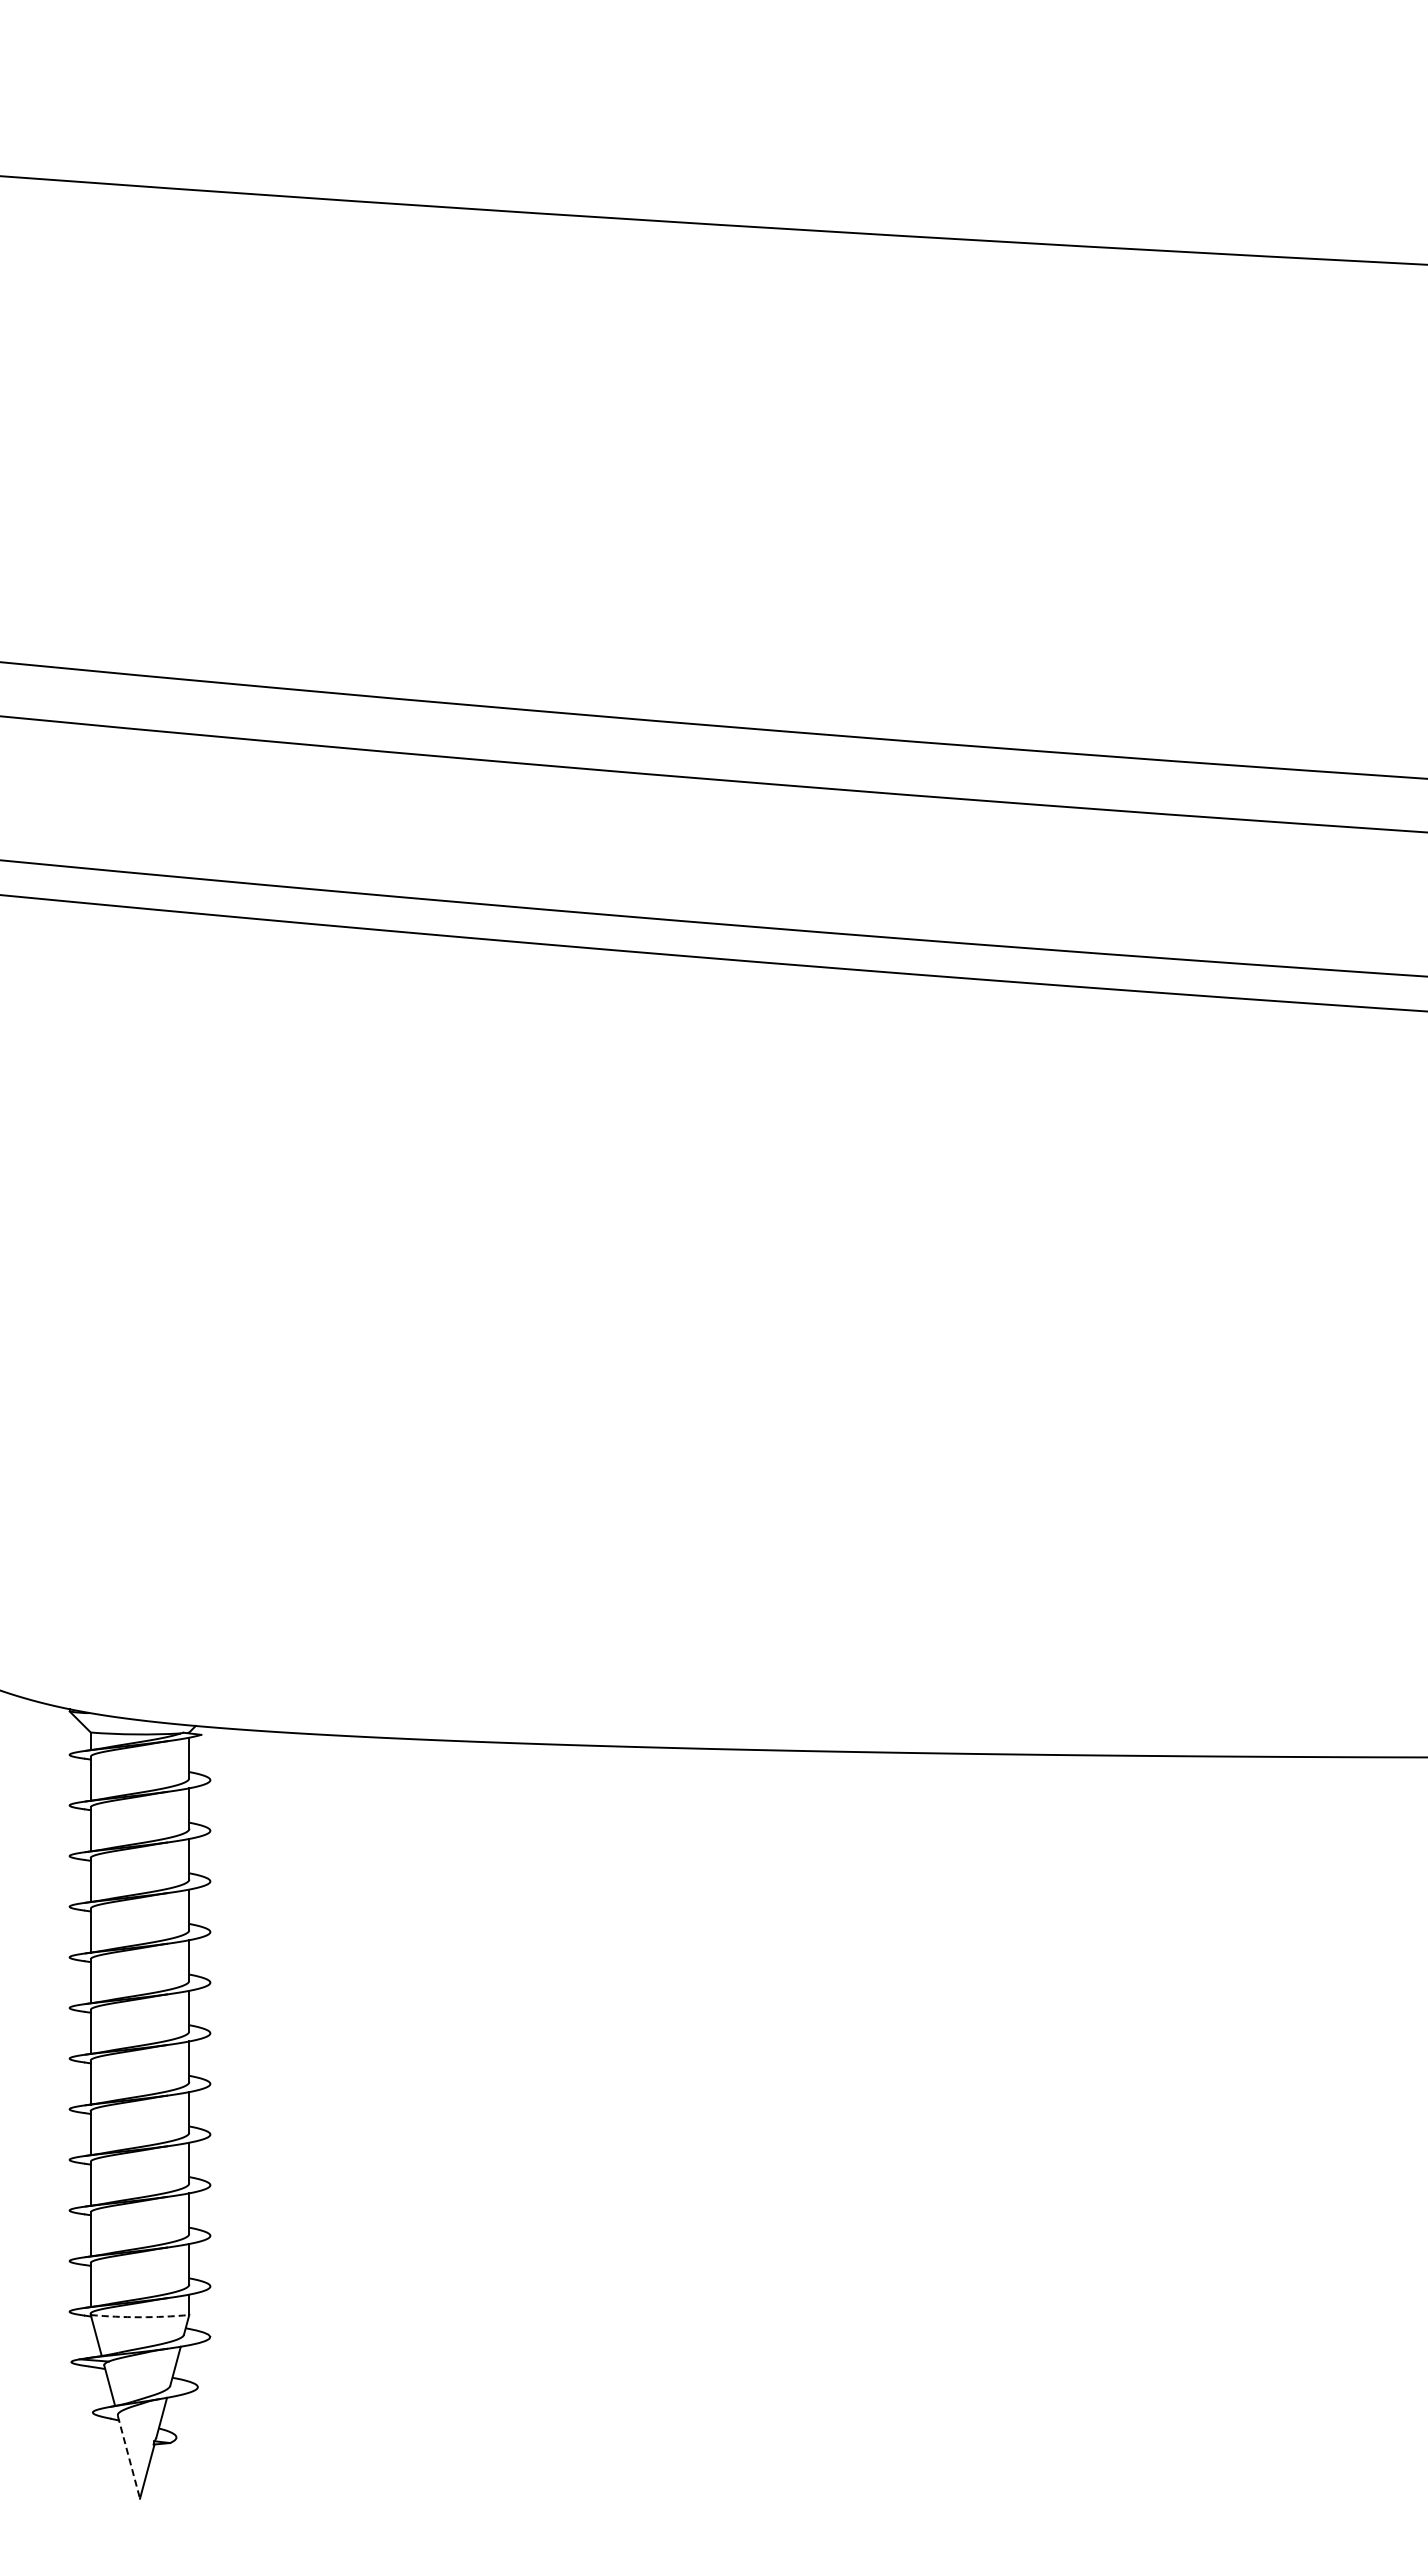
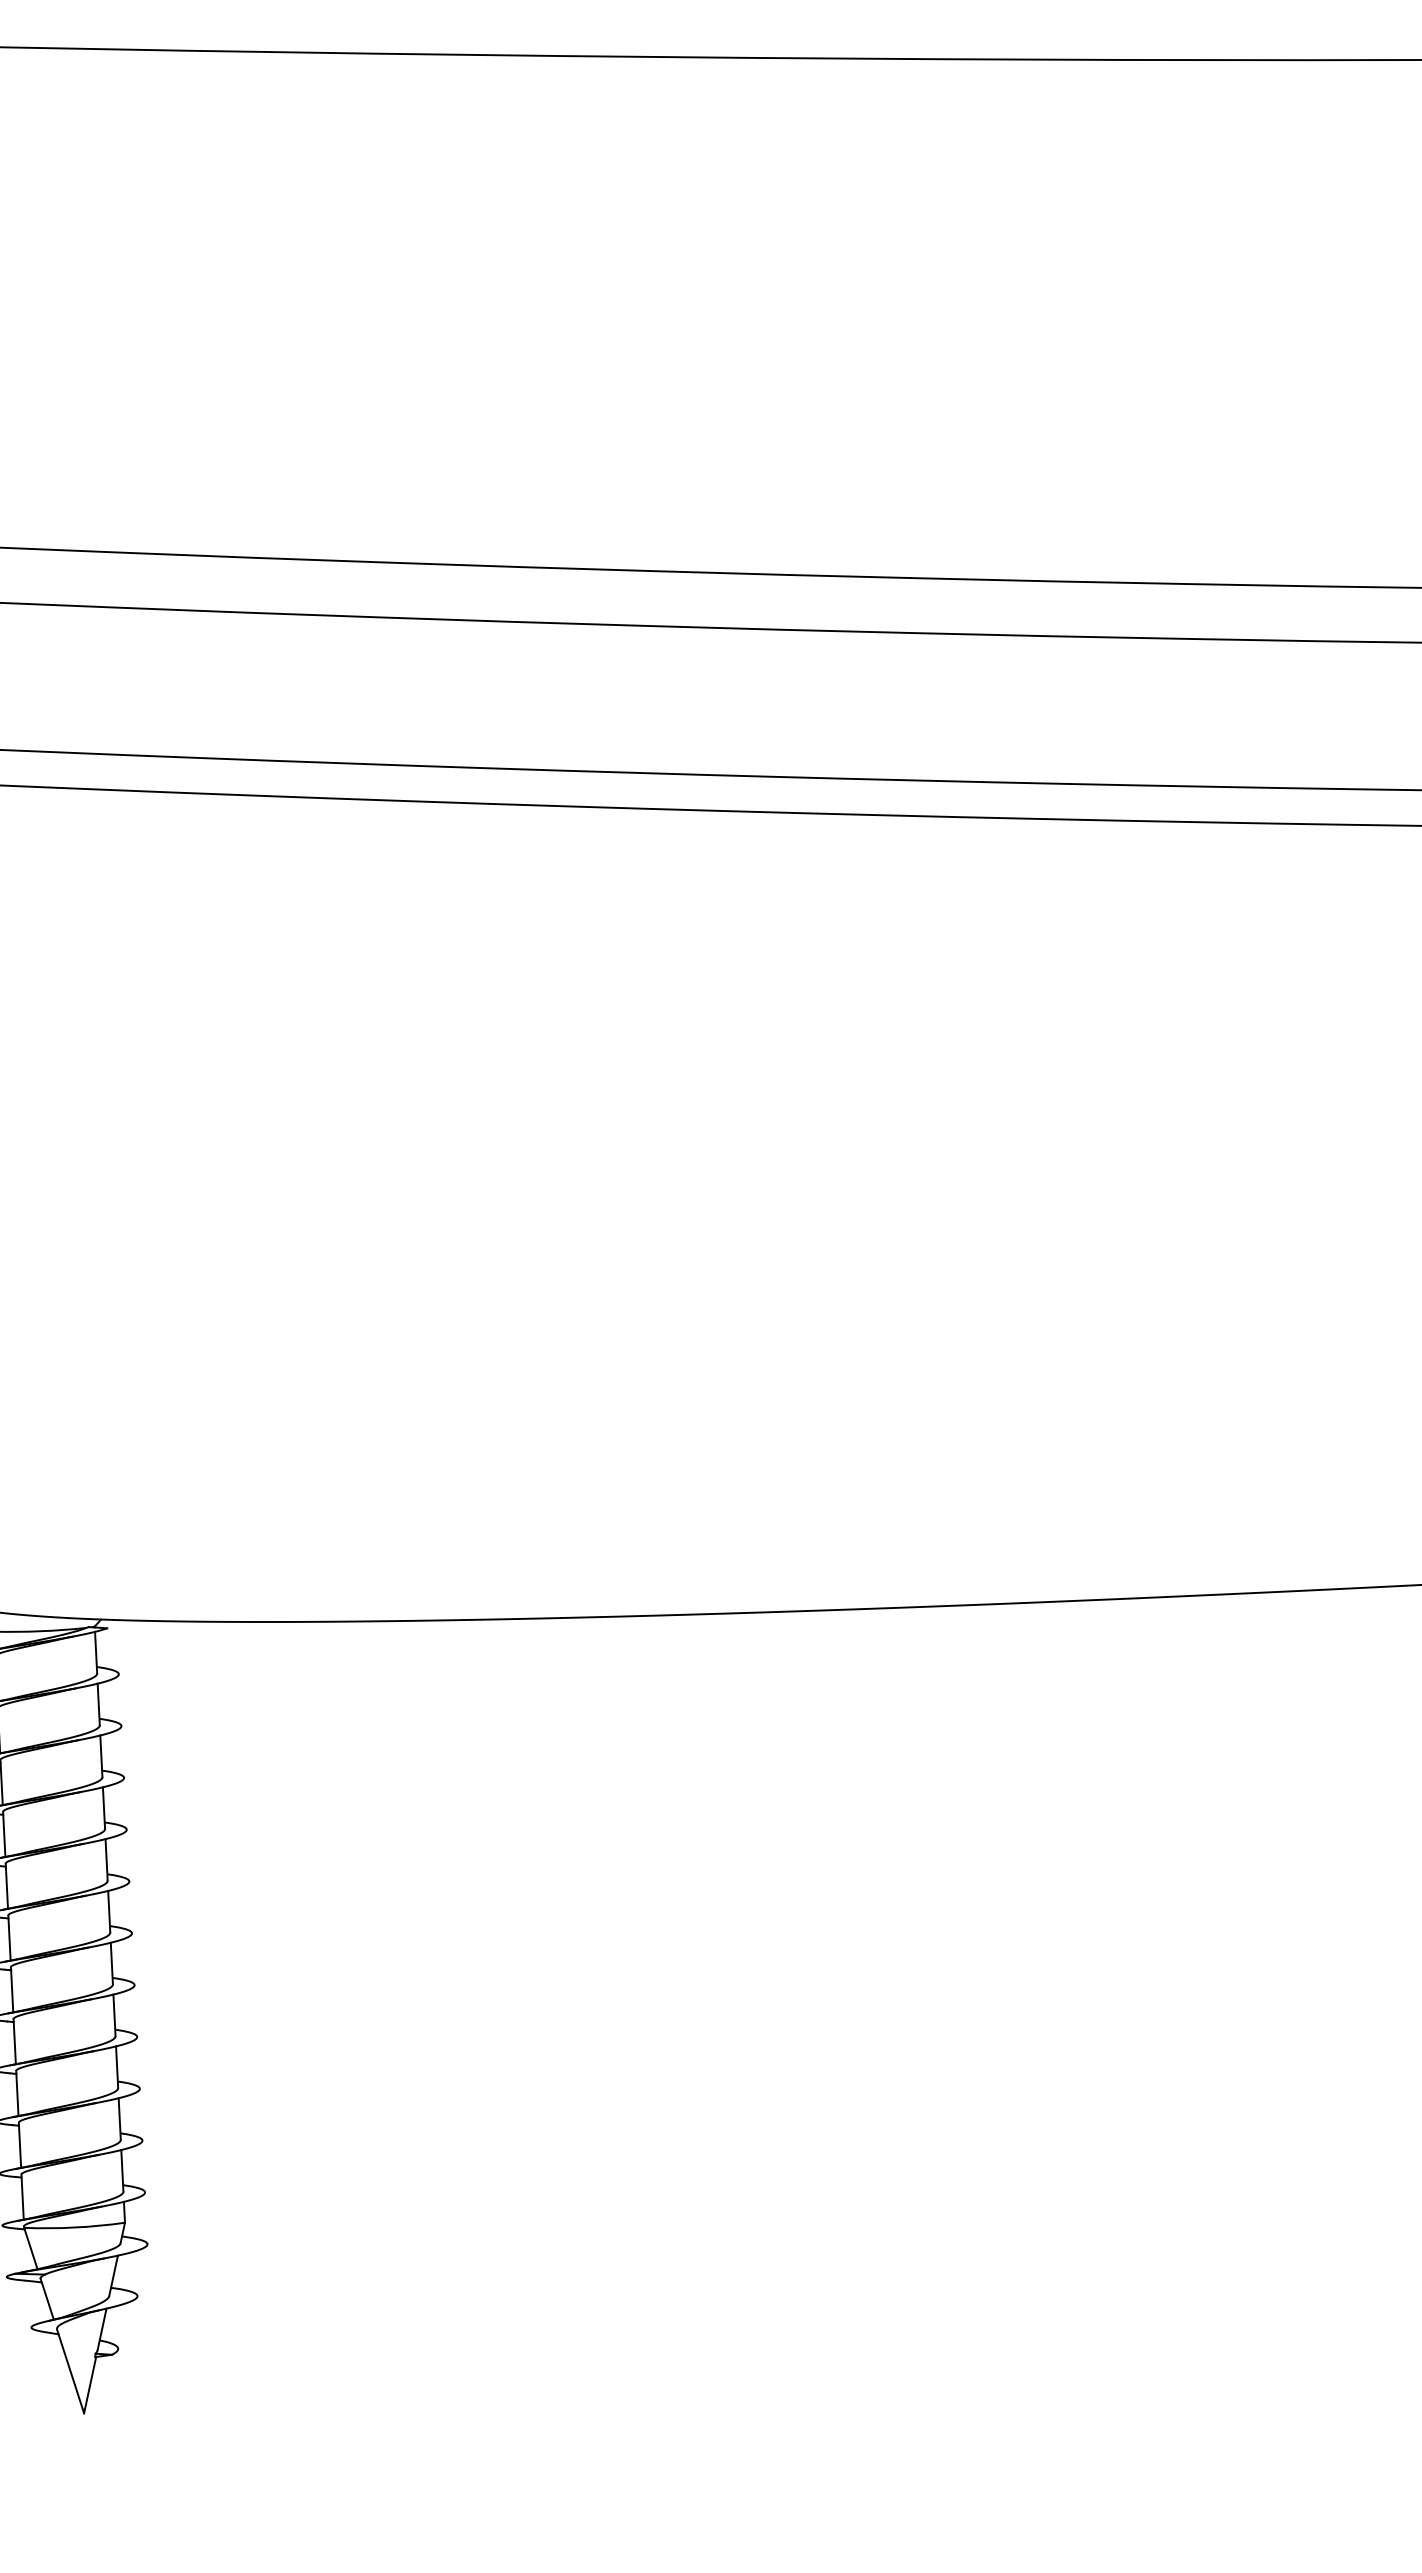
arc: (140, 2317) -> (75, 2227), dashed -> solid
line: (128, 2457) -> (70, 2371), dashed -> solid

